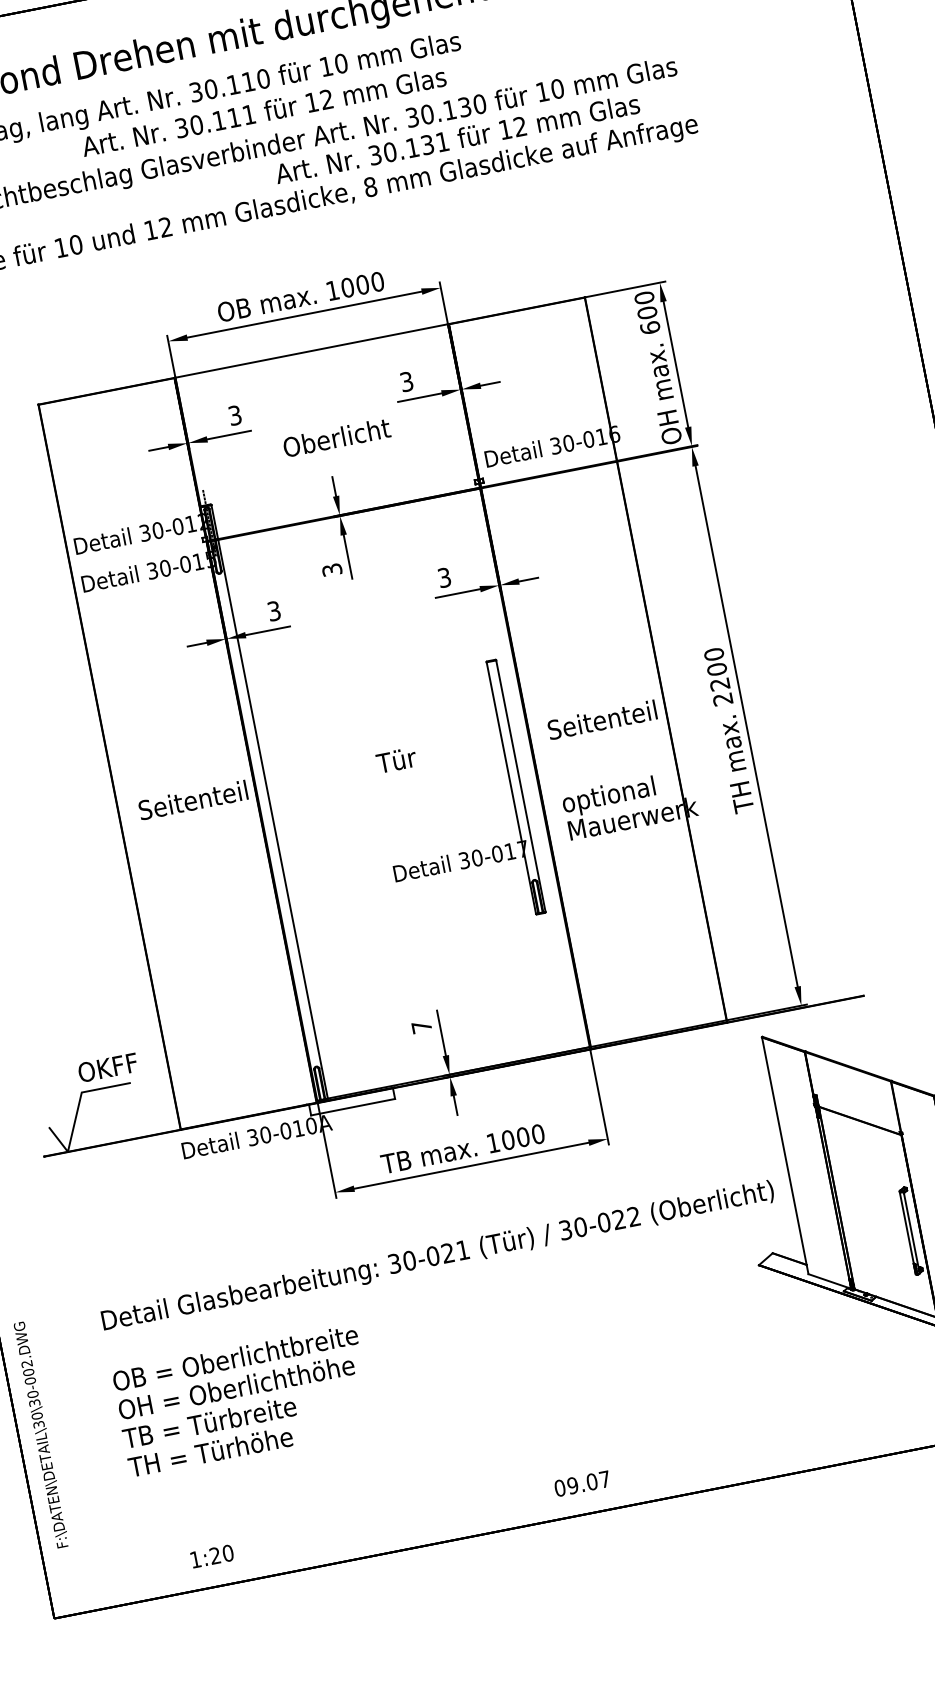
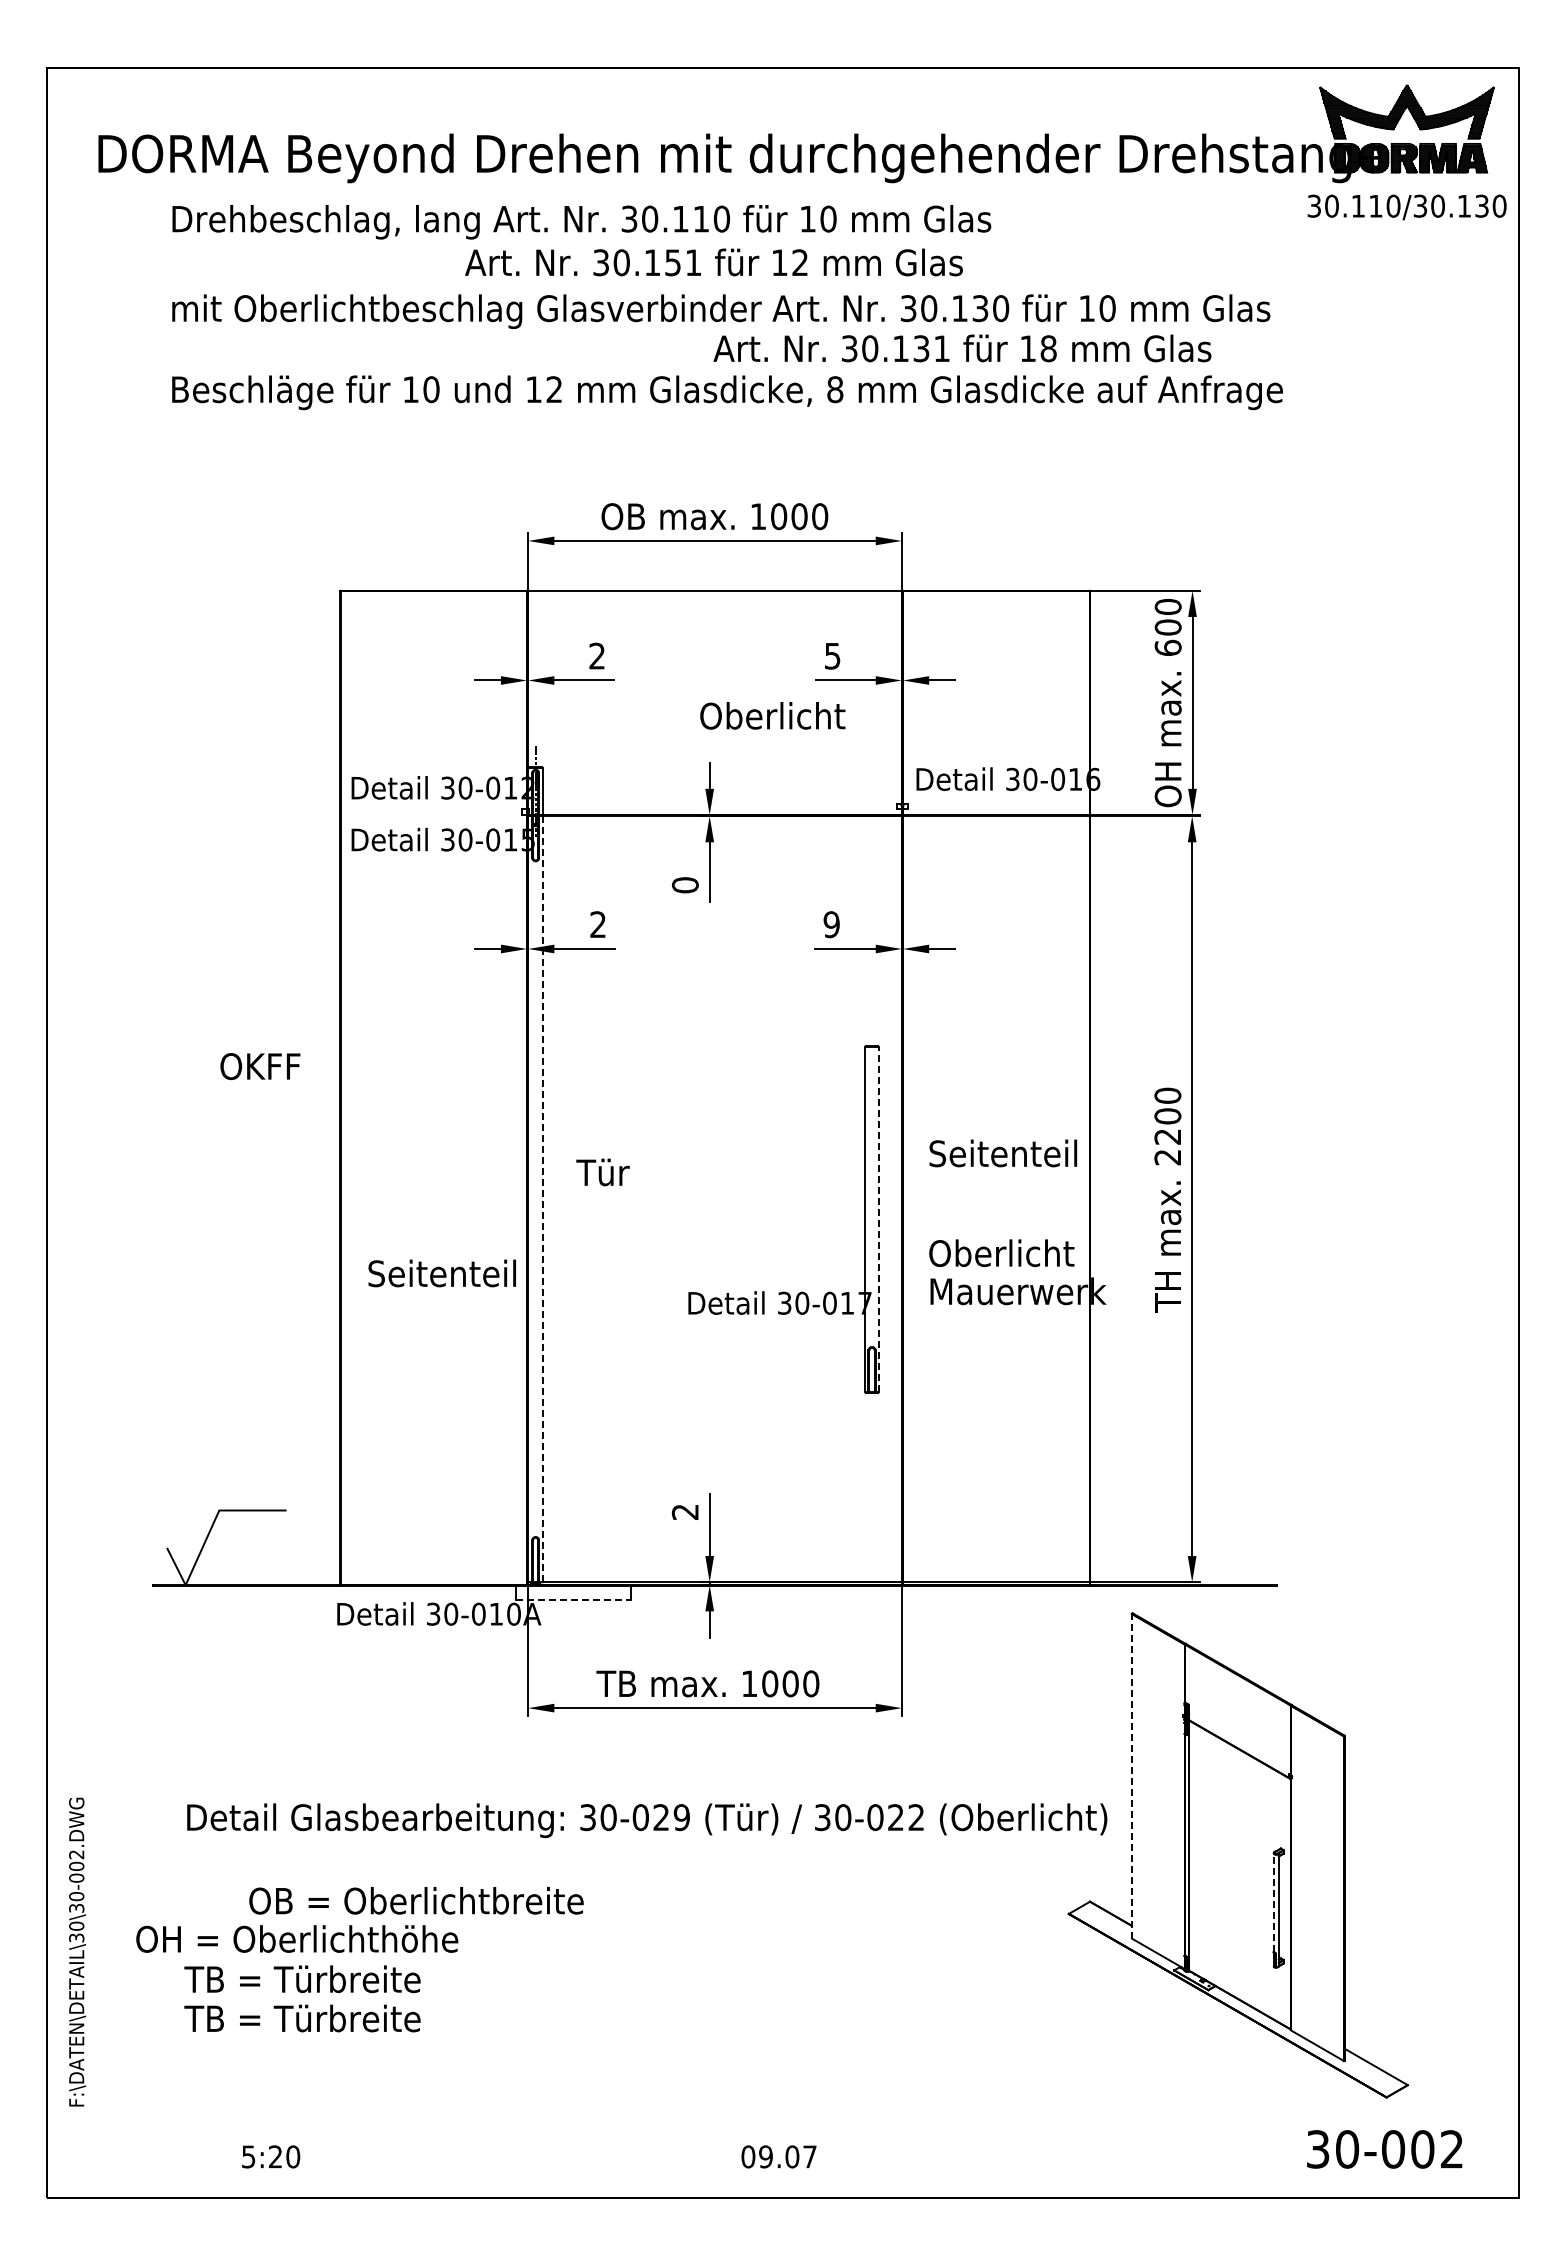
text: (233, 117) -> (672, 262), 30.111 -> 30.151
text: (520, 126) -> (1048, 348), 12 -> 18
text: (406, 381) -> (832, 655), 3 -> 5
text: (234, 415) -> (596, 655), 3 -> 2
text: (336, 437) -> (772, 715), moved
text: (331, 570) -> (684, 885), 3 -> 0
text: (444, 577) -> (831, 924), 3 -> 9
text: (273, 611) -> (597, 924), 3 -> 2
text: (396, 760) -> (602, 1172), moved
line: (520, 786) -> (878, 1219), solid -> dashed
text: (615, 795) -> (1001, 1256), optional -> Oberlicht
text: (192, 800) -> (441, 1273), moved
line: (272, 819) -> (542, 1199), solid -> dashed
text: (421, 1026) -> (684, 1511), 7 -> 2
text: (108, 1067) -> (260, 1066), moved
line: (352, 1107) -> (573, 1600), solid -> dashed
line: (784, 1155) -> (1131, 1775), solid -> dashed
line: (906, 1227) -> (1273, 1902), solid -> dashed
text: (462, 1250) -> (681, 1817), 30-021 -> 30-029
text: (235, 1357) -> (416, 1900), moved
text: (236, 1387) -> (297, 1938), moved
text: (224, 1449) -> (315, 2018), TH = Türhöhe -> TB = Türbreite
text: (195, 1559) -> (248, 2156), 1:20 -> 5:20

